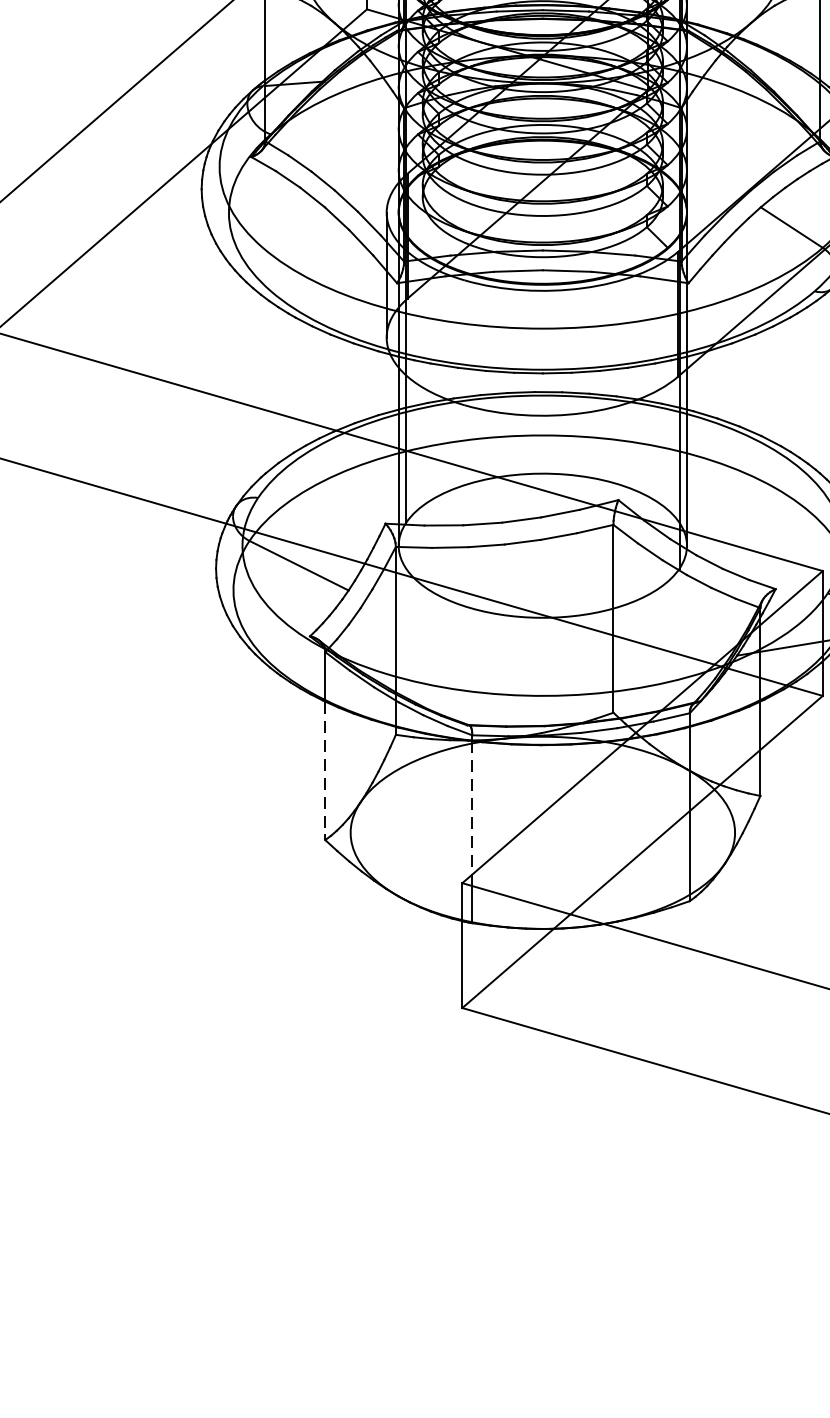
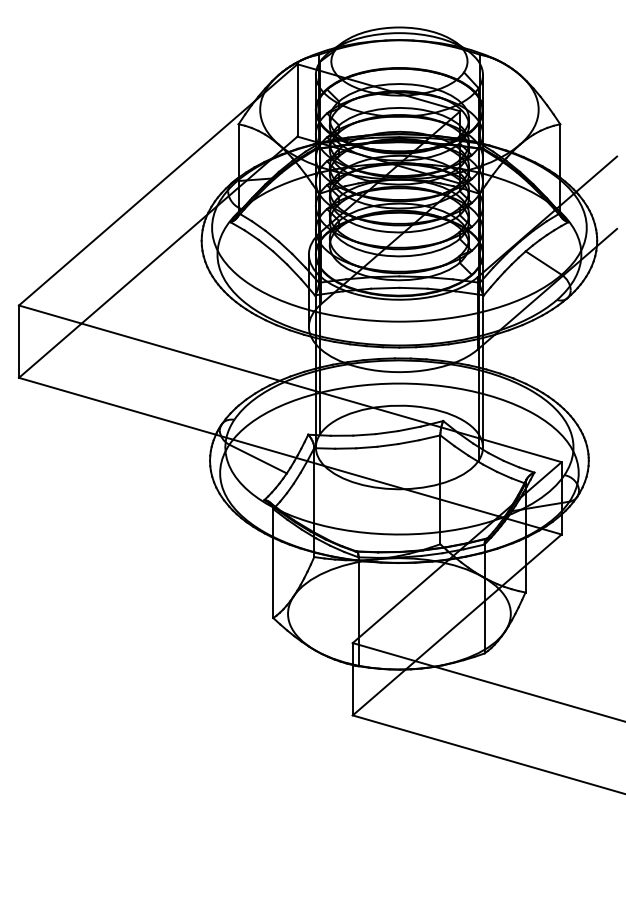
line: (325, 771) -> (273, 578), dashed -> solid
line: (472, 808) -> (358, 599), dashed -> solid

